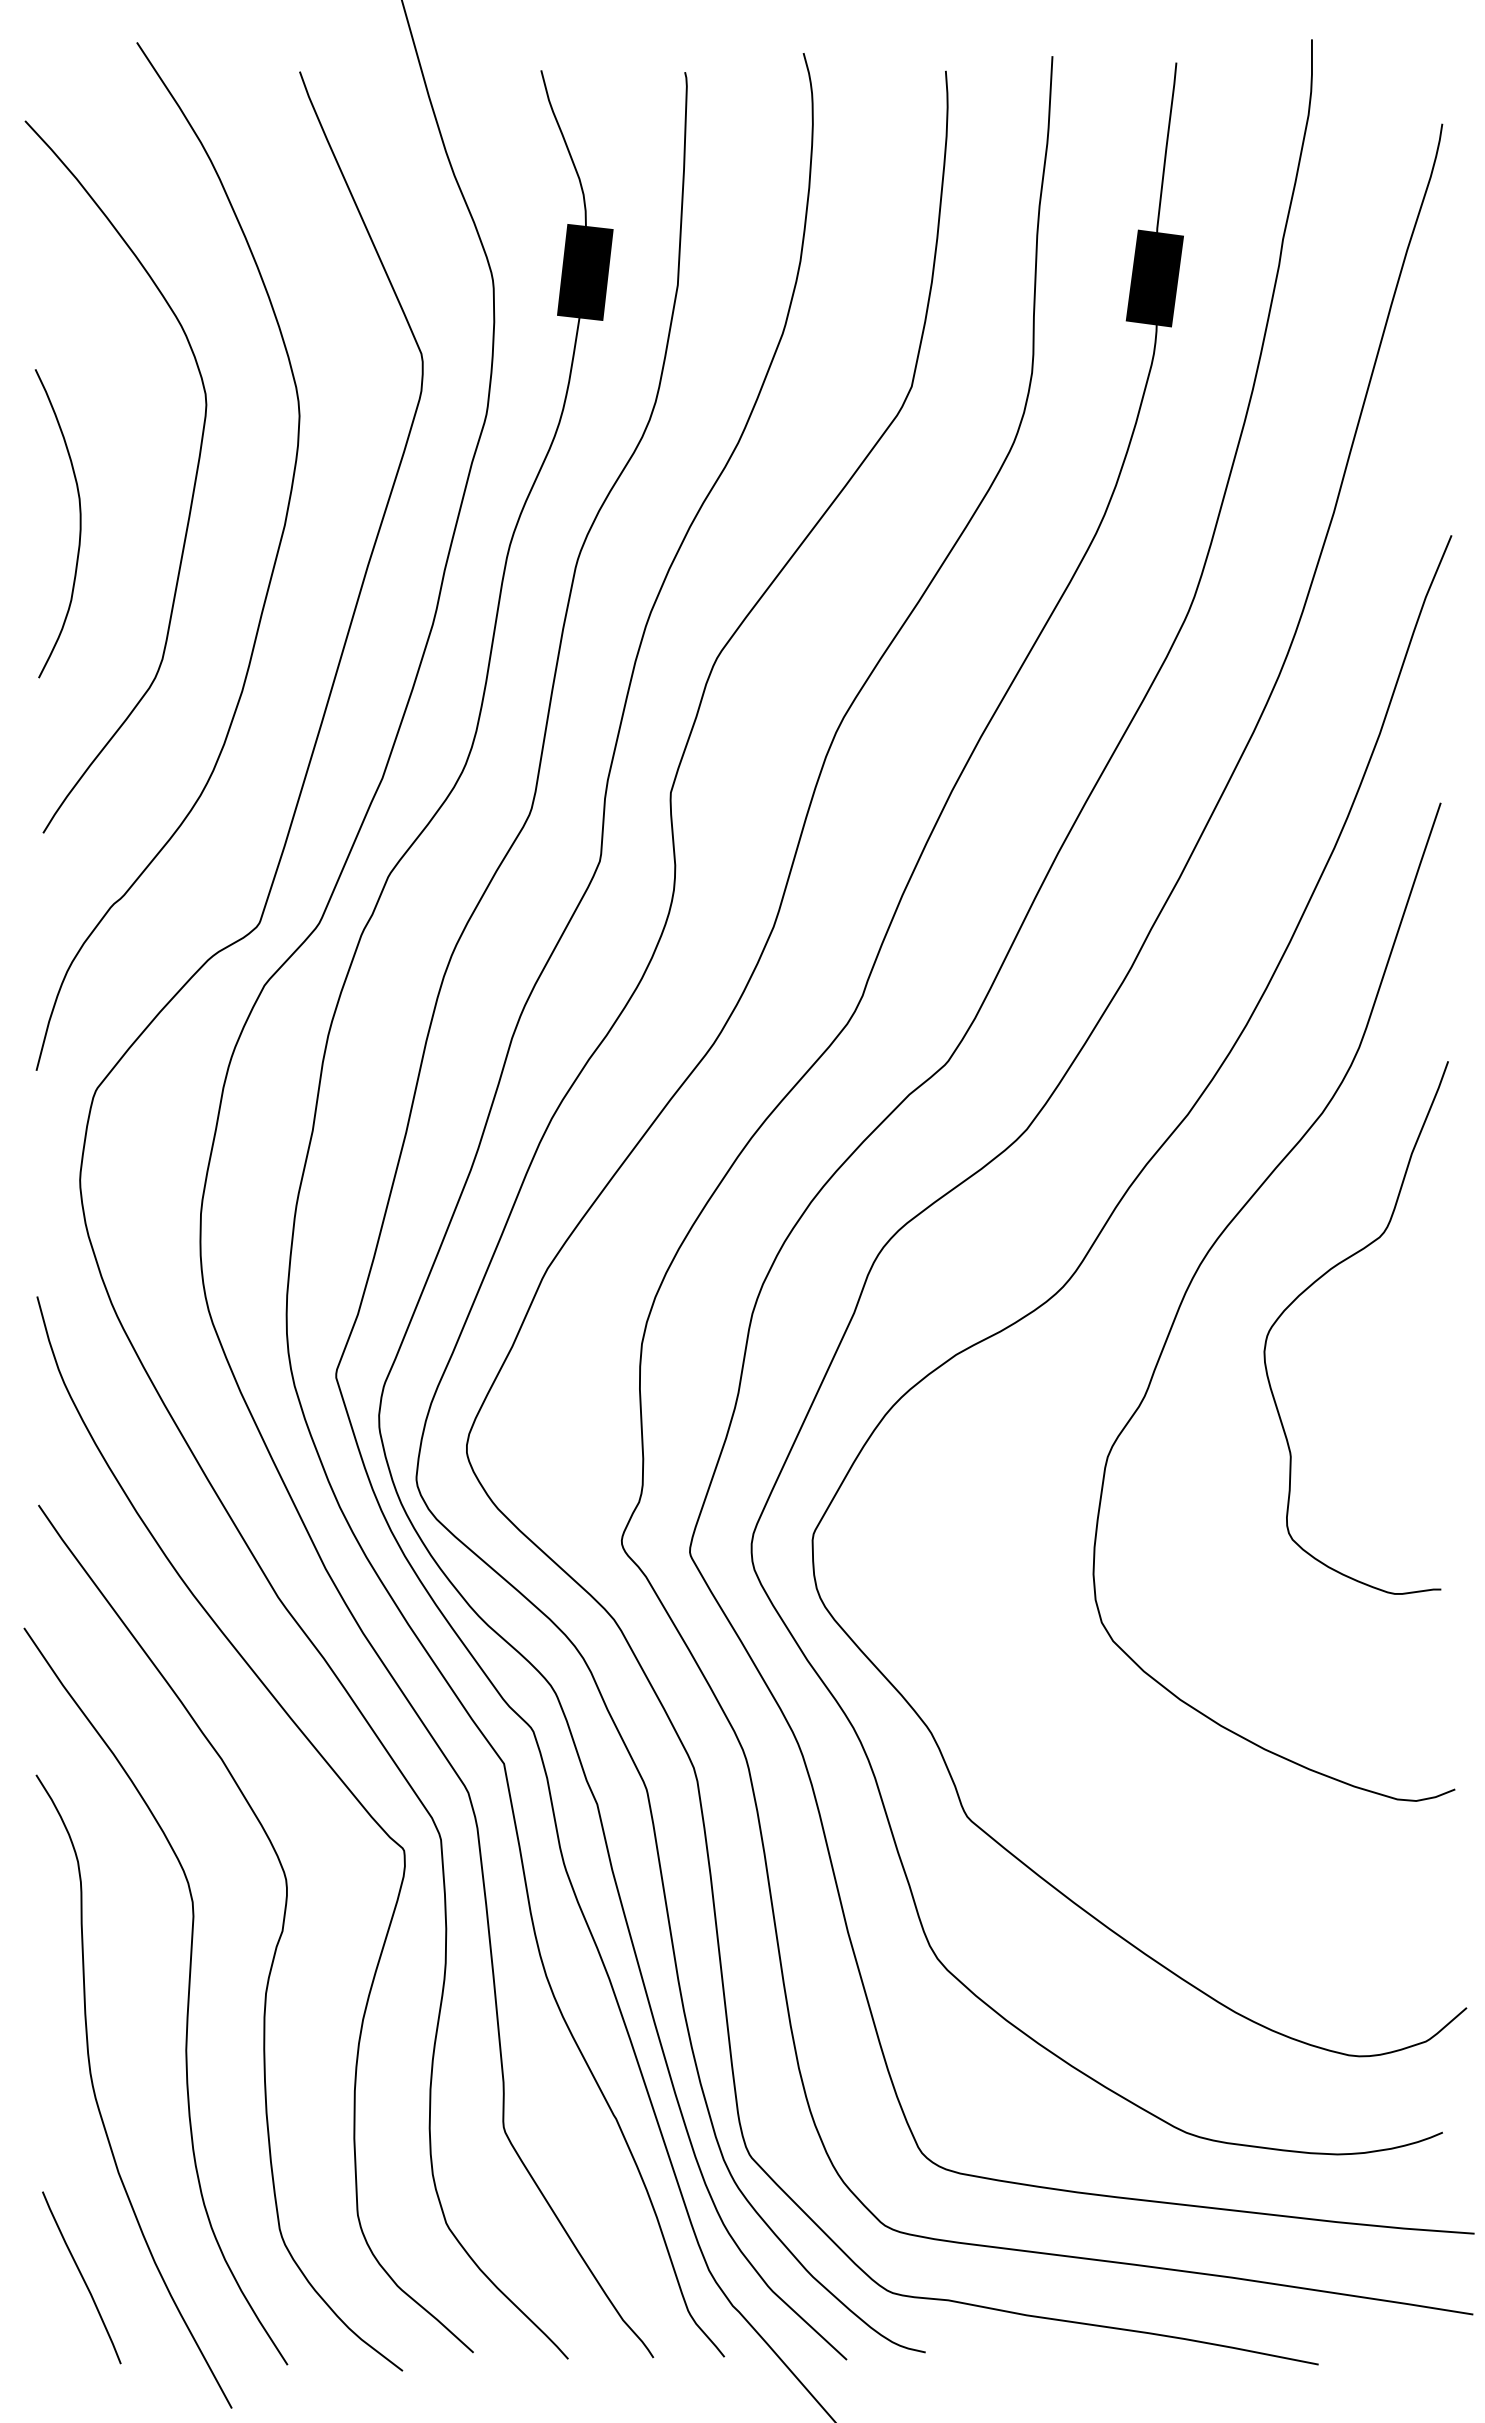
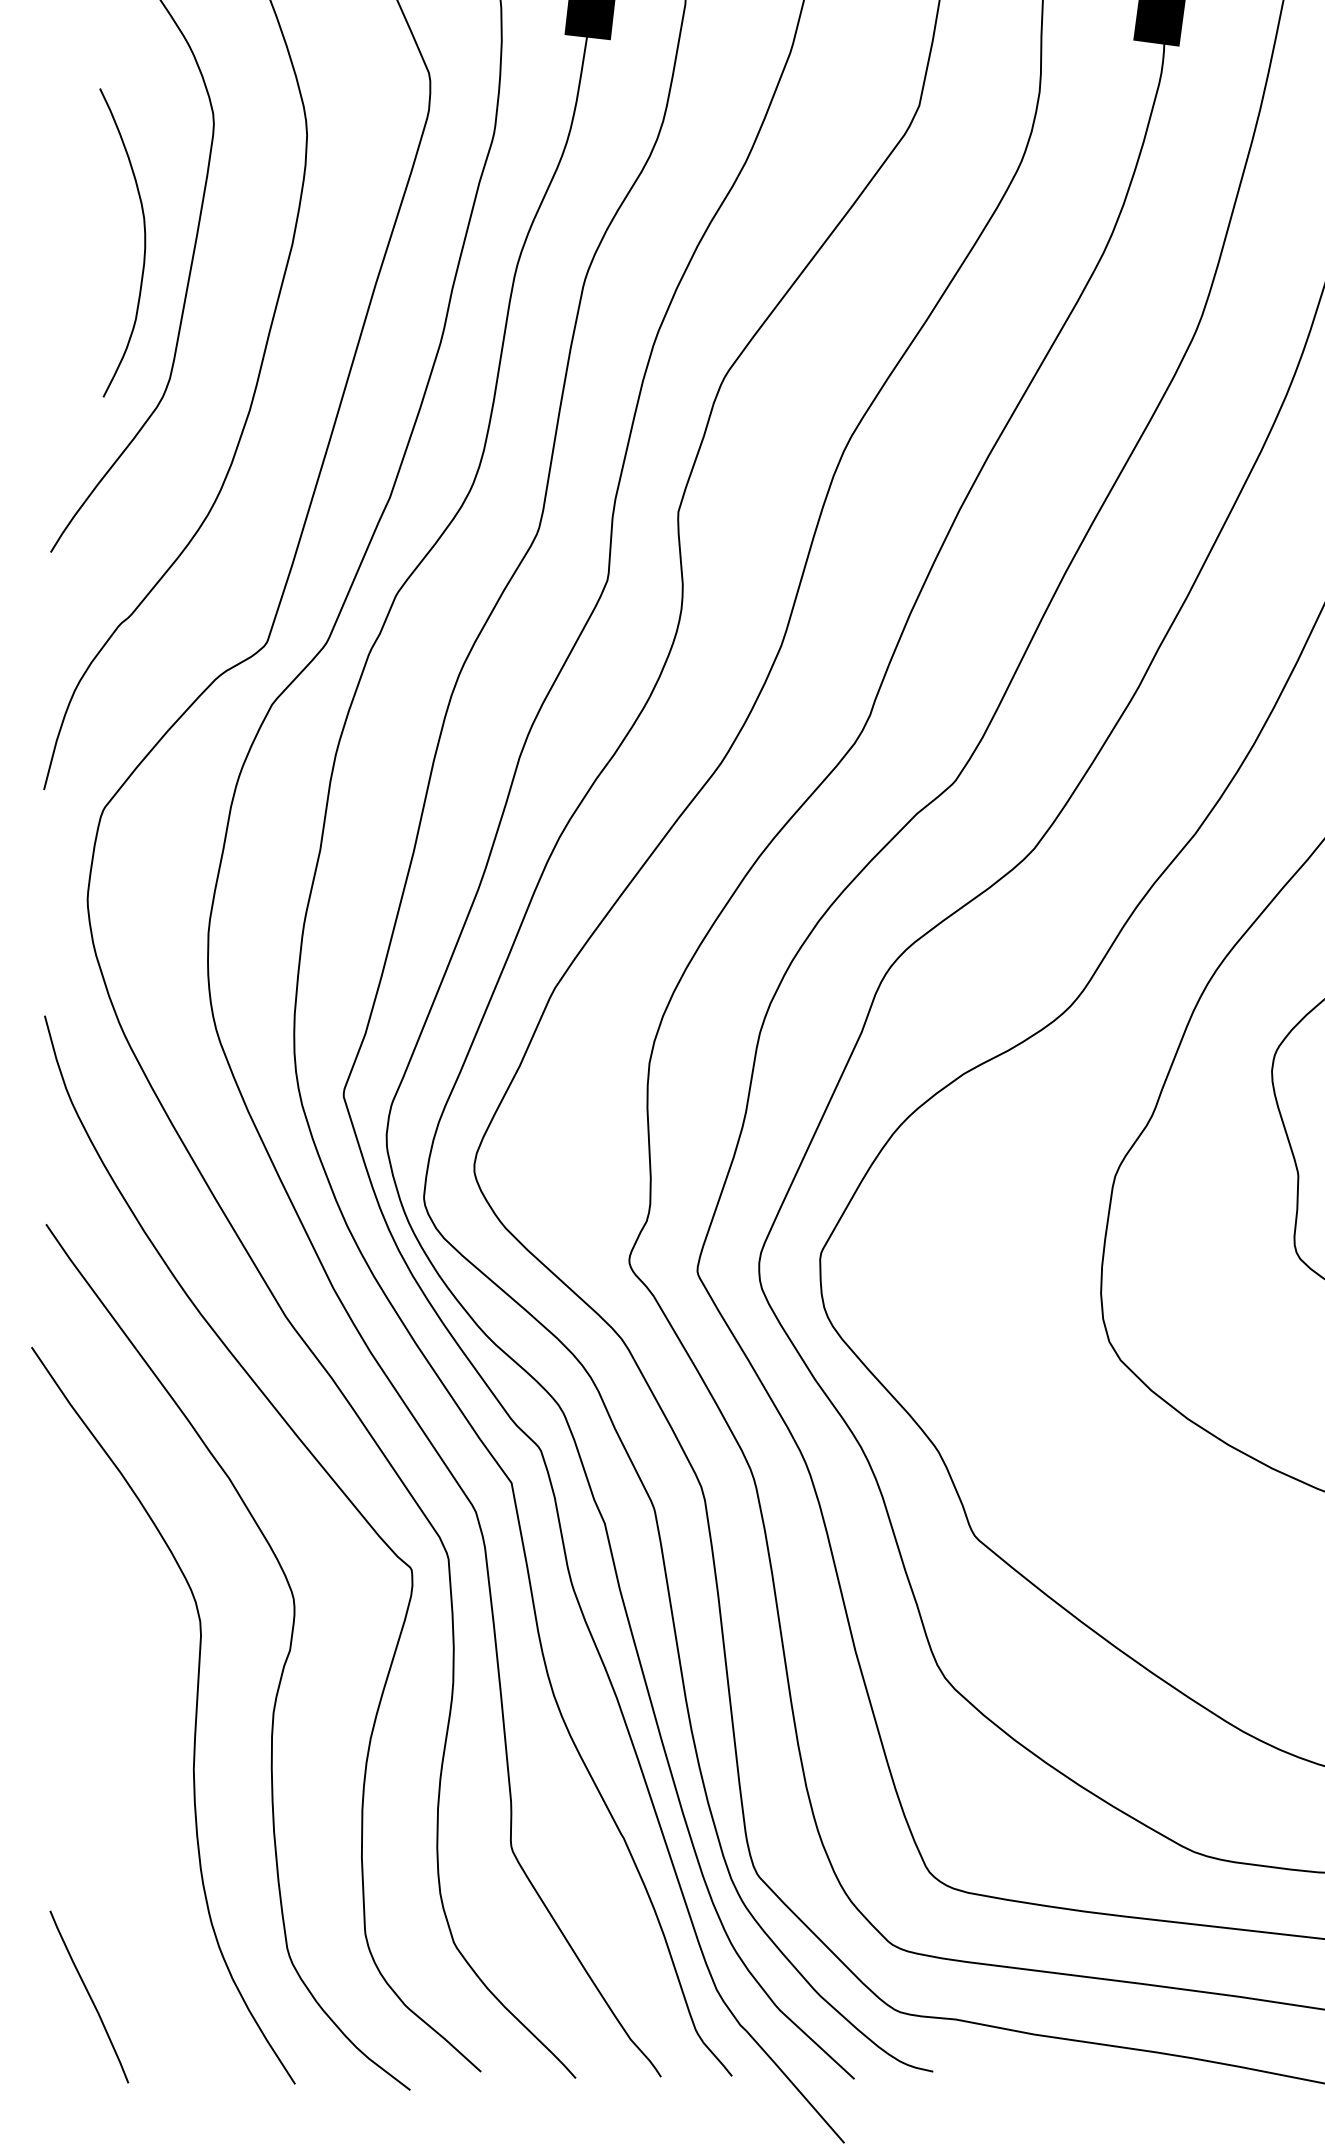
curve: (79, 523) -> (144, 242), moved
curve: (98, 2103) -> (106, 1822), removed

